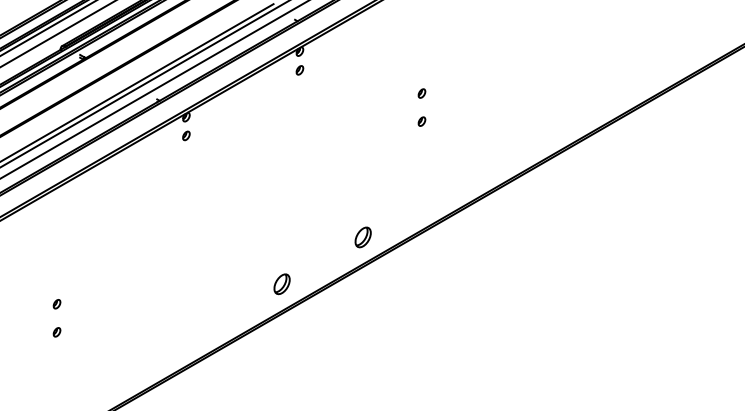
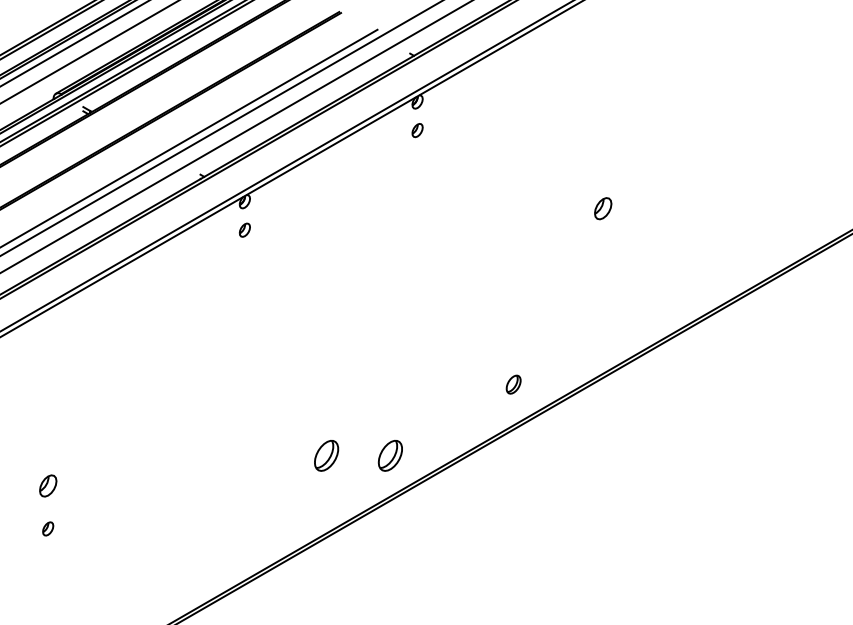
part: (421, 93) -> (602, 165), removed
part: (421, 121) -> (602, 208), size x1.6
part: (362, 237) -> (512, 384), size x0.6
part: (239, 284) -> (325, 456), added
part: (56, 304) -> (47, 486), size x1.6

